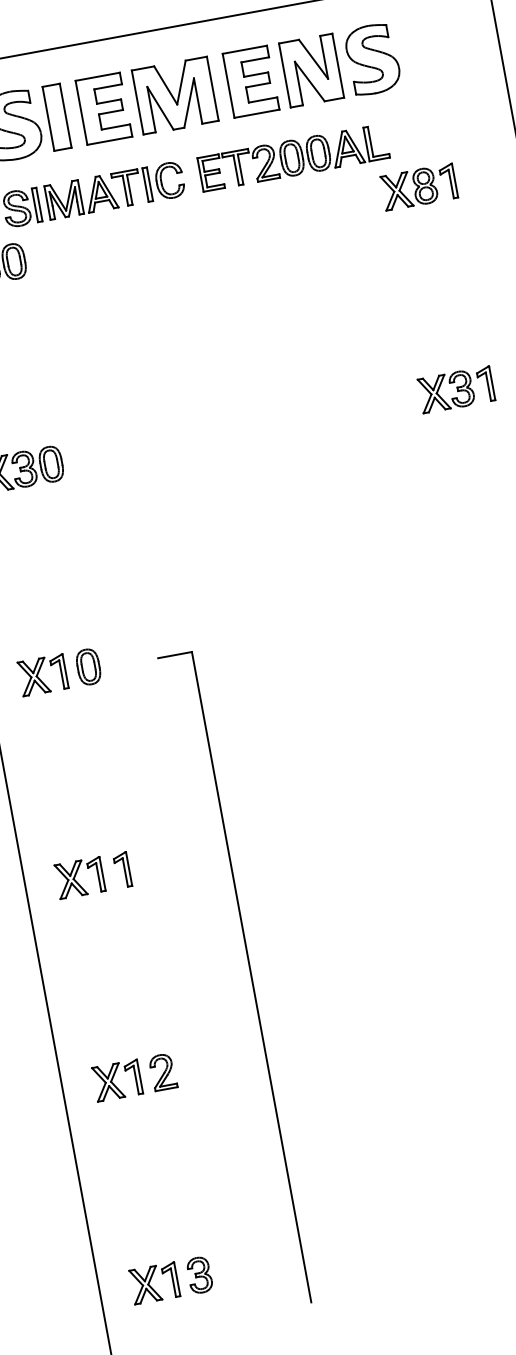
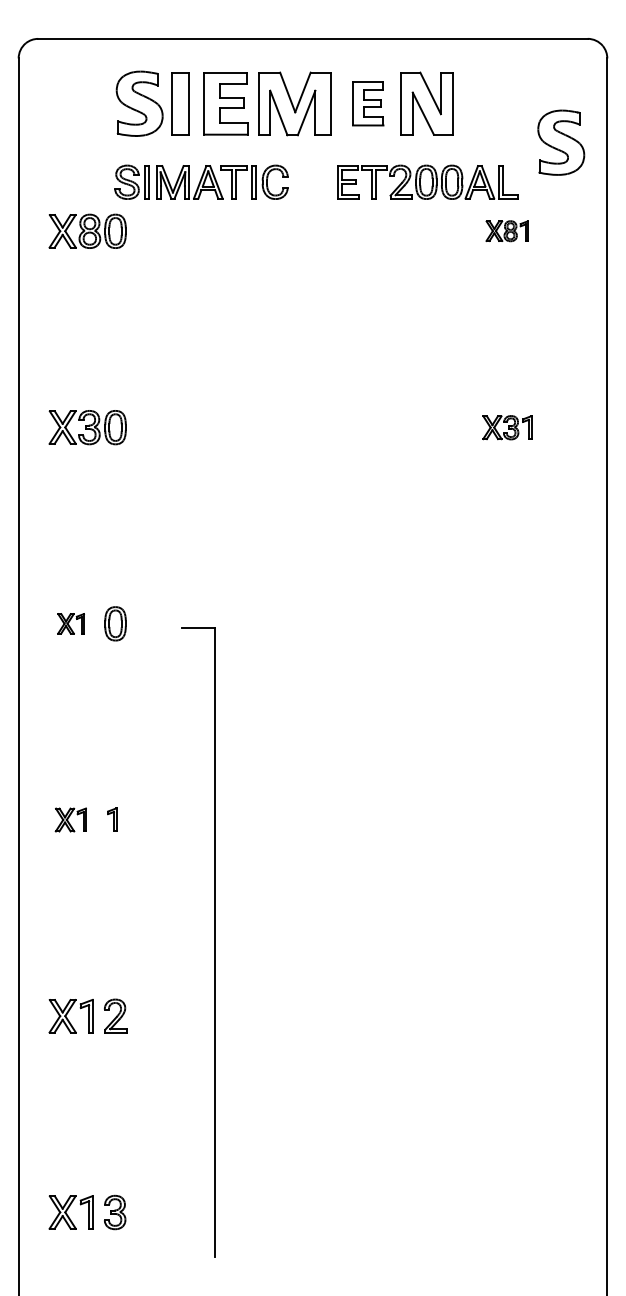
part: (373, 59) -> (561, 142), moved
part: (250, 81) -> (367, 103), size x0.7
part: (292, 157) -> (427, 181), moved
part: (417, 186) -> (506, 230), size x0.6
part: (456, 389) -> (507, 427), size x0.7
part: (42, 675) -> (70, 623), size x0.6
part: (122, 869) -> (112, 819), size x0.7
part: (79, 877) -> (70, 819), size x0.7

